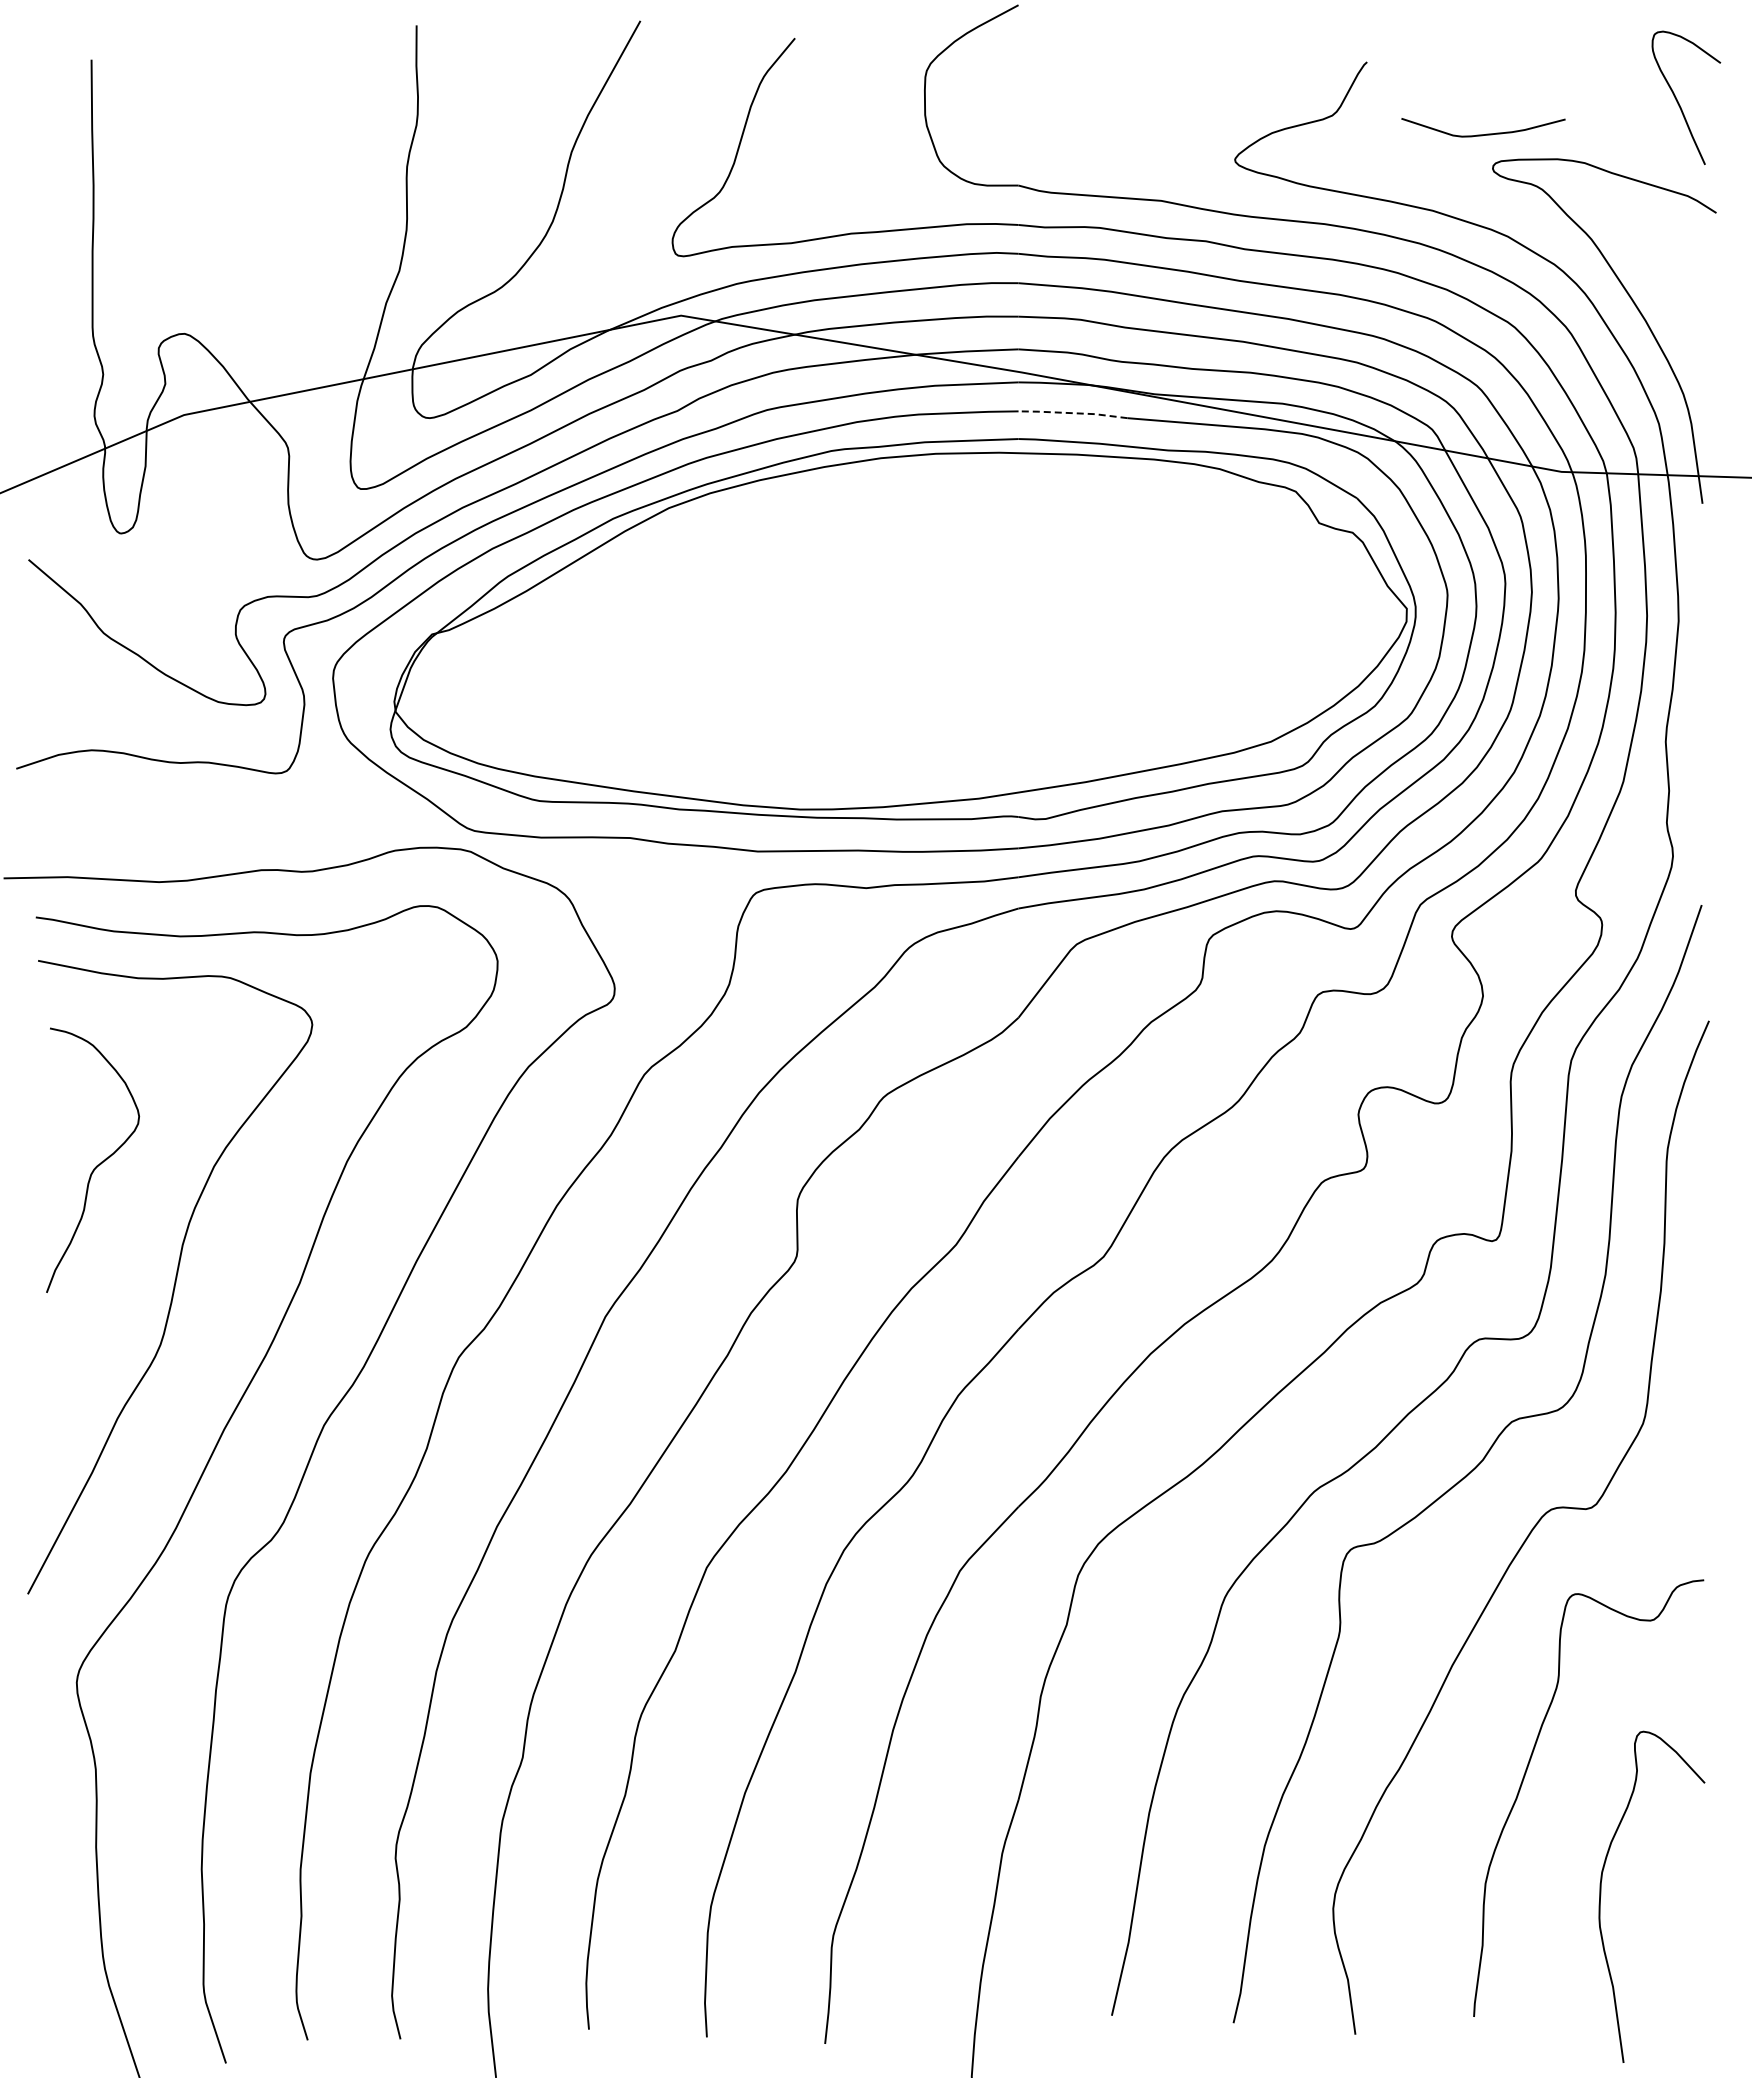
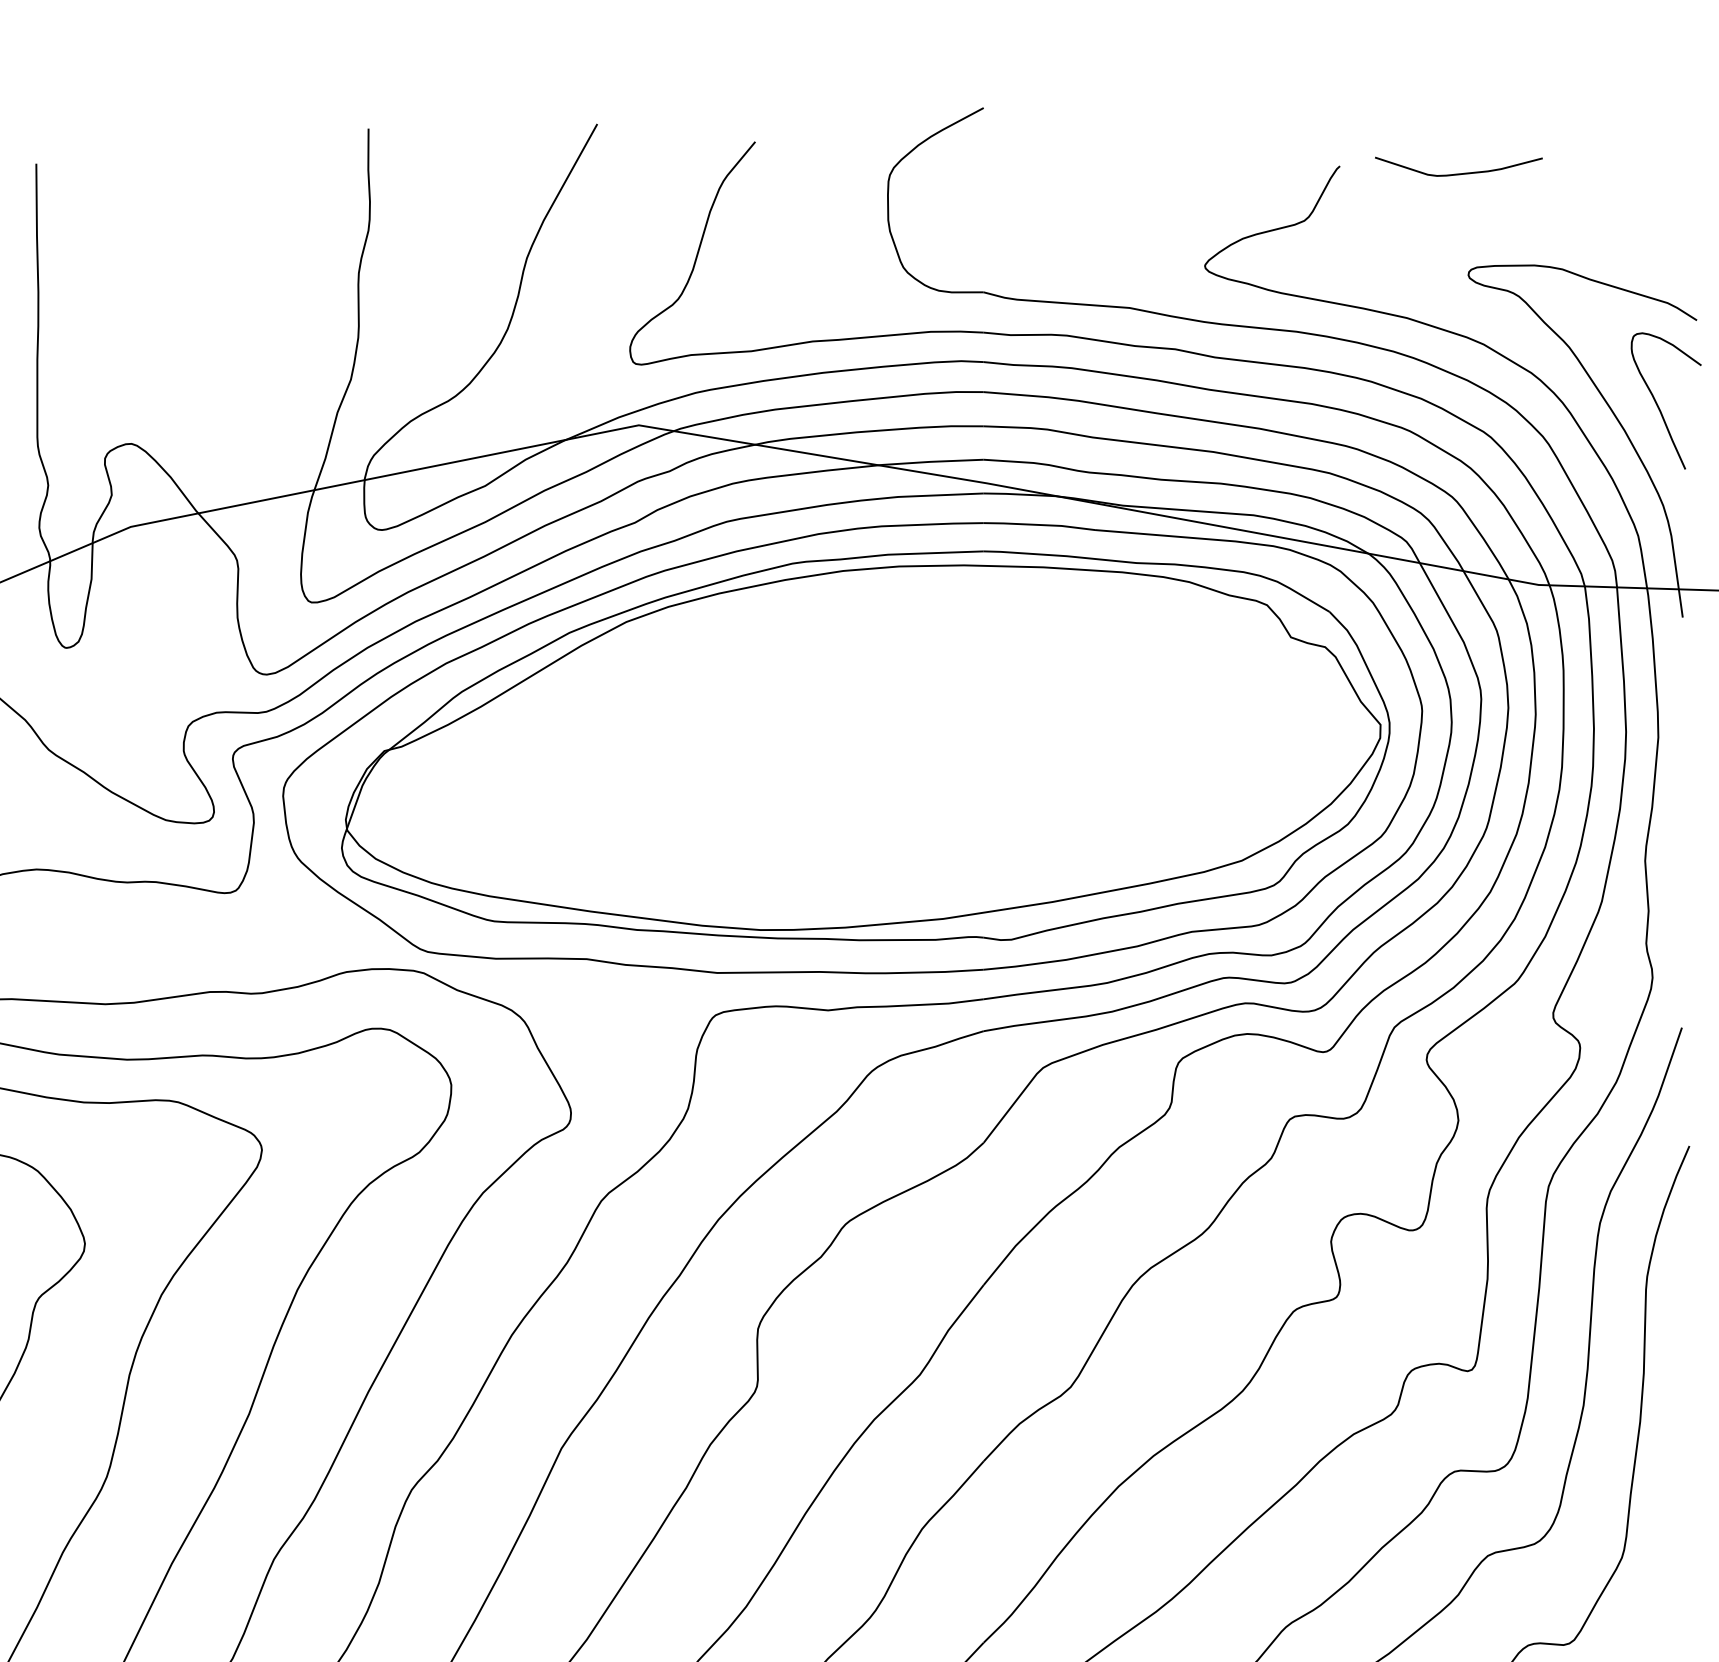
curve: (1678, 101) -> (1658, 404), moved
curve: (1486, 133) -> (1461, 172), moved
line: (1072, 413) -> (1038, 525), dashed -> solid

